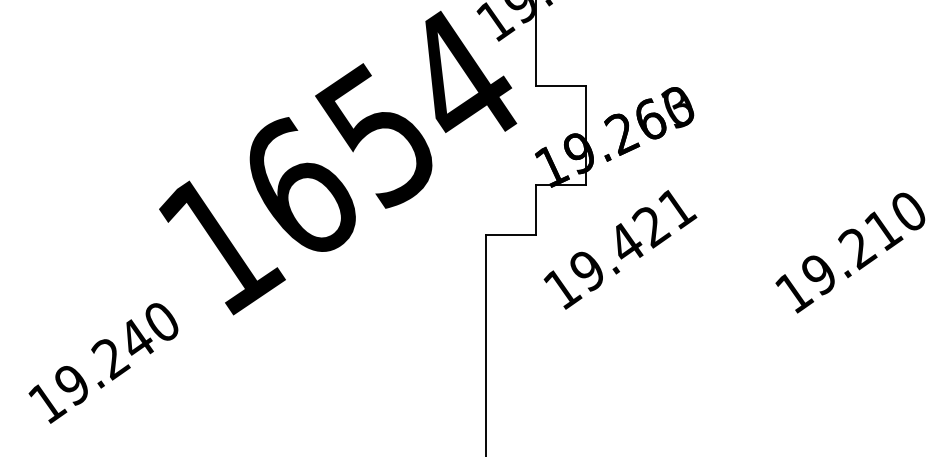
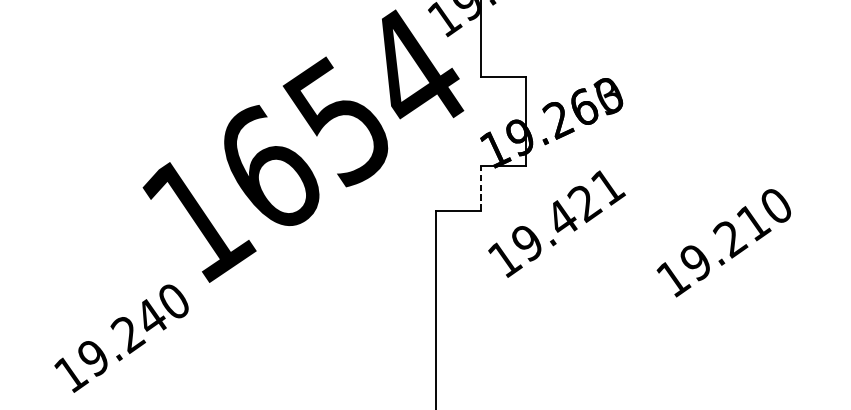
line: (535, 209) -> (480, 187), solid -> dashed
text: (850, 252) -> (724, 242), moved
text: (103, 363) -> (121, 338), moved

